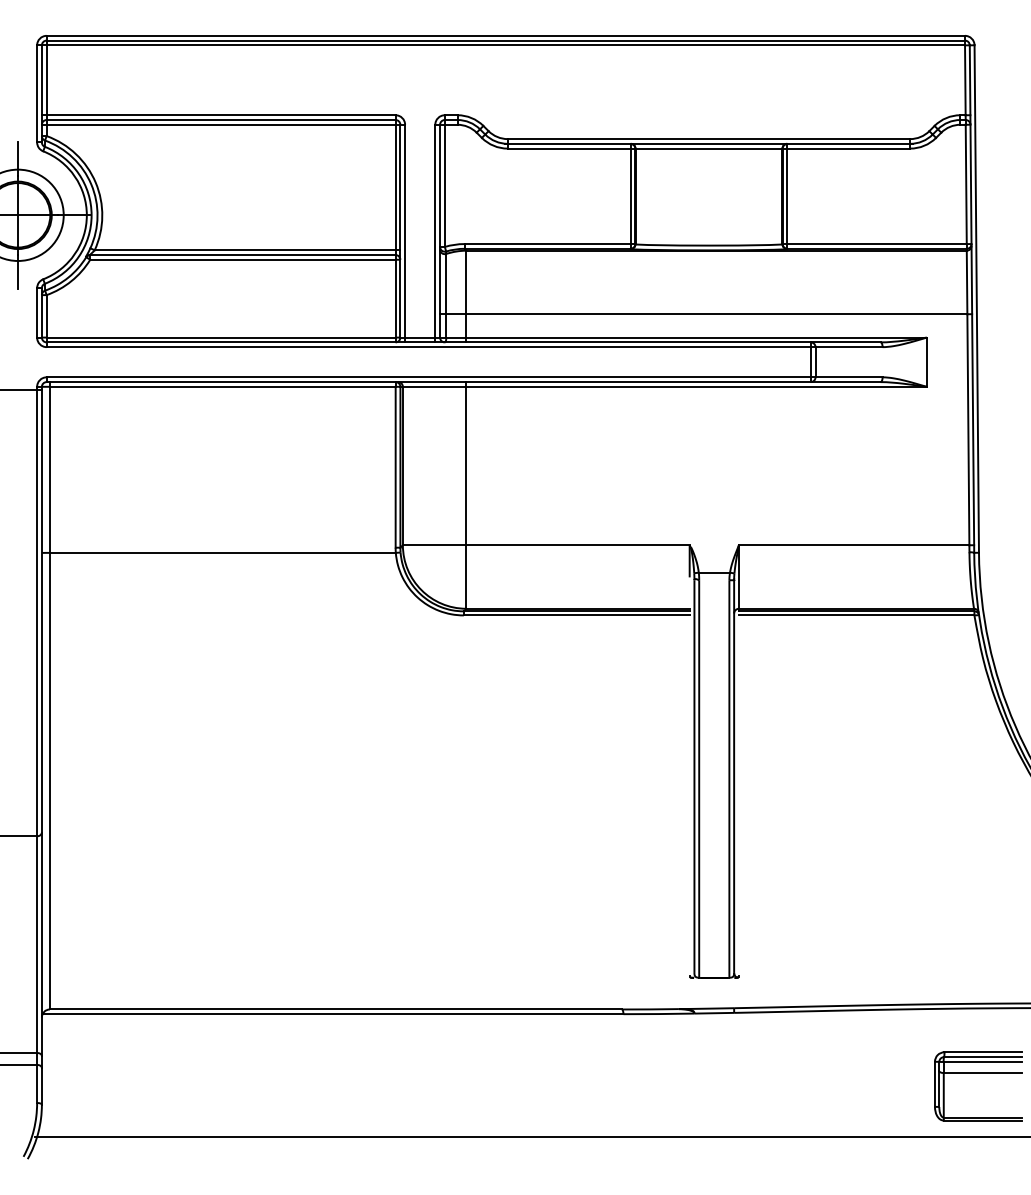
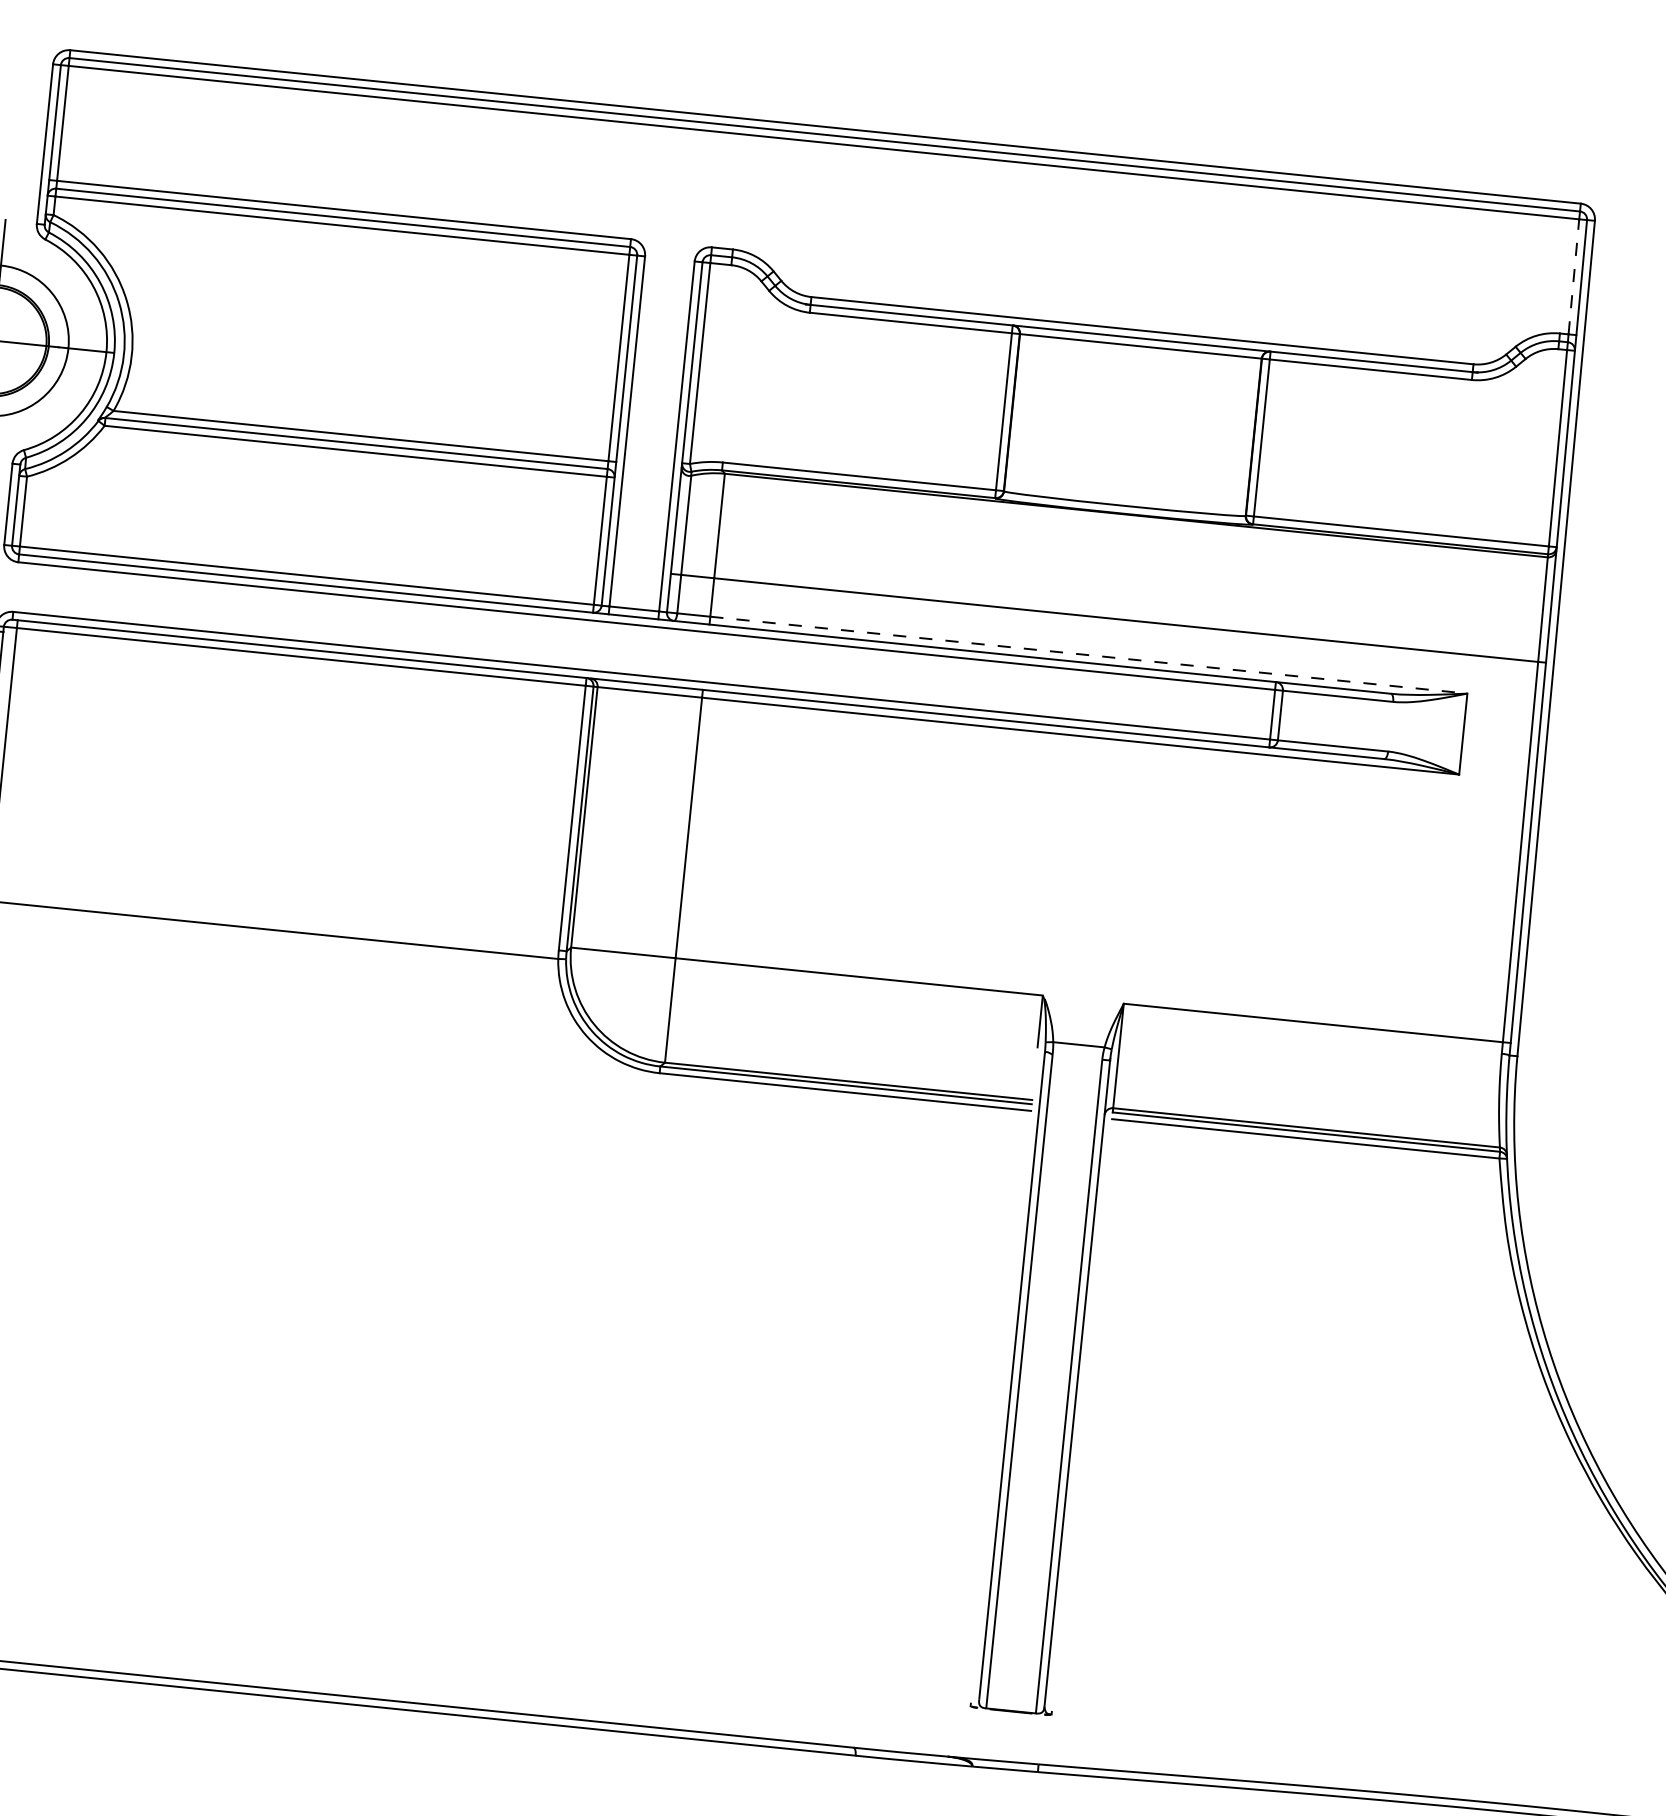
line: (965, 80) -> (1574, 277), solid -> dashed
line: (697, 337) -> (1090, 655), solid -> dashed

